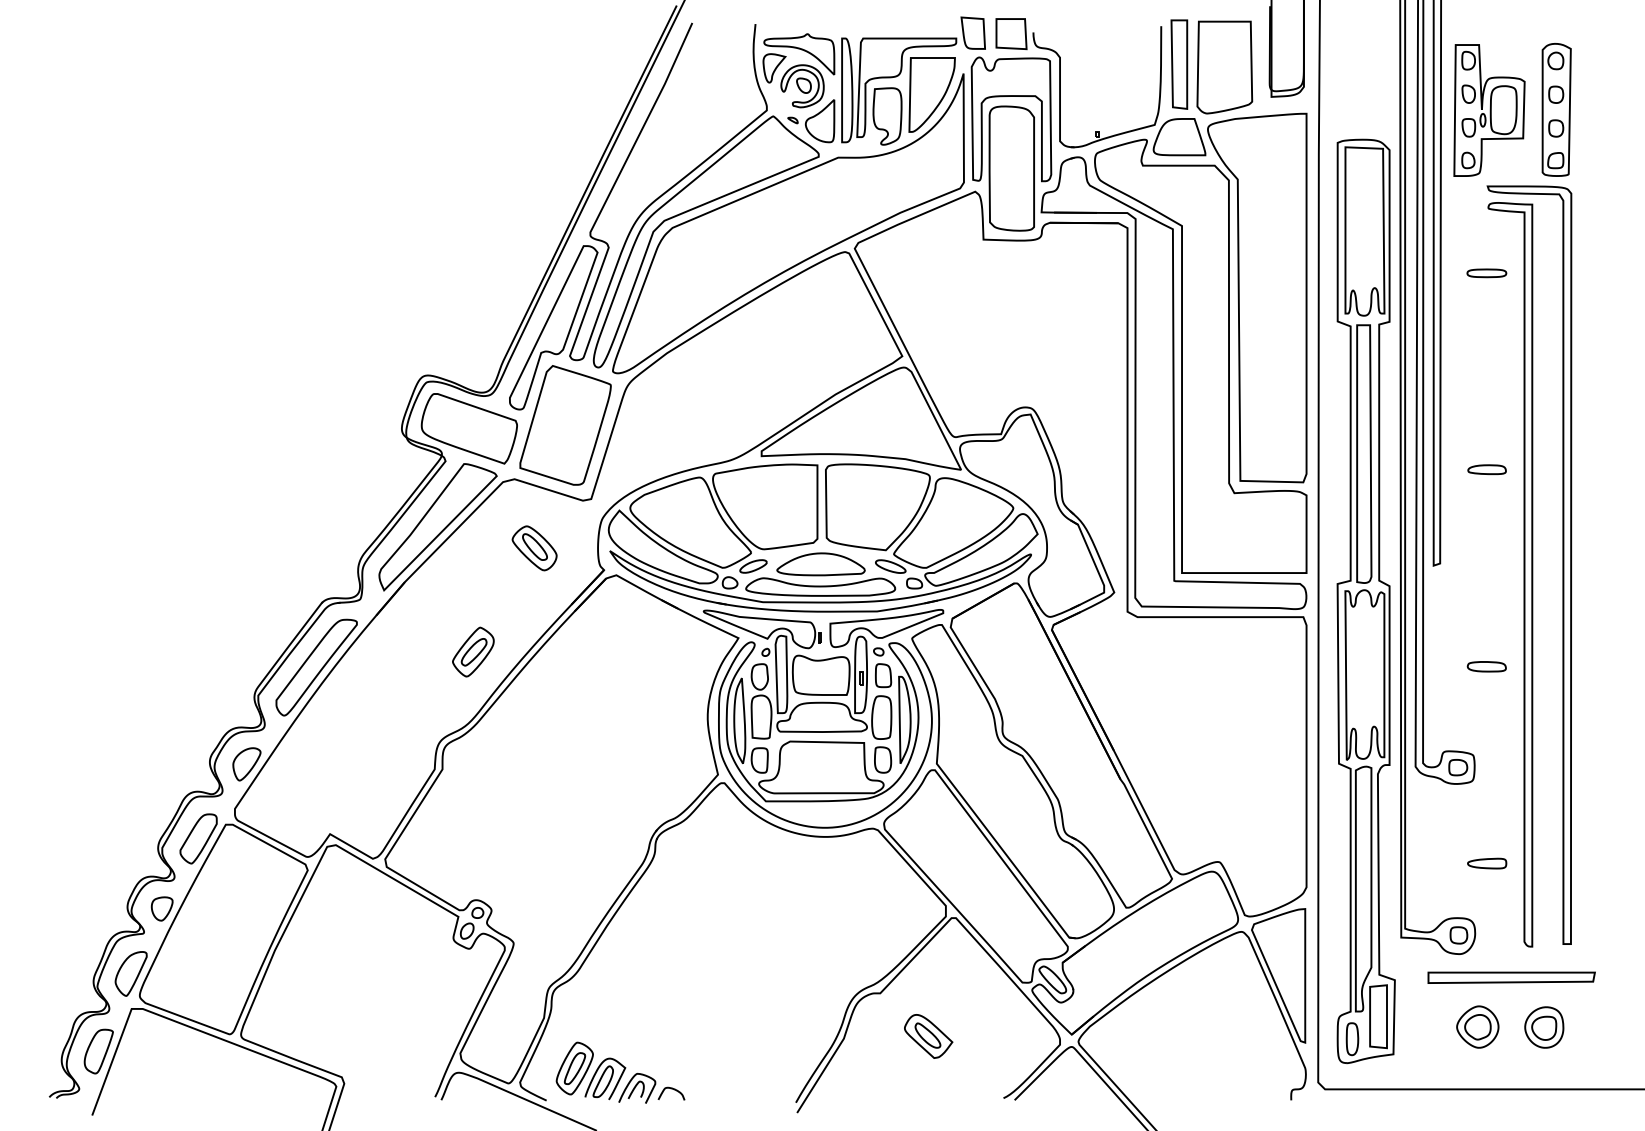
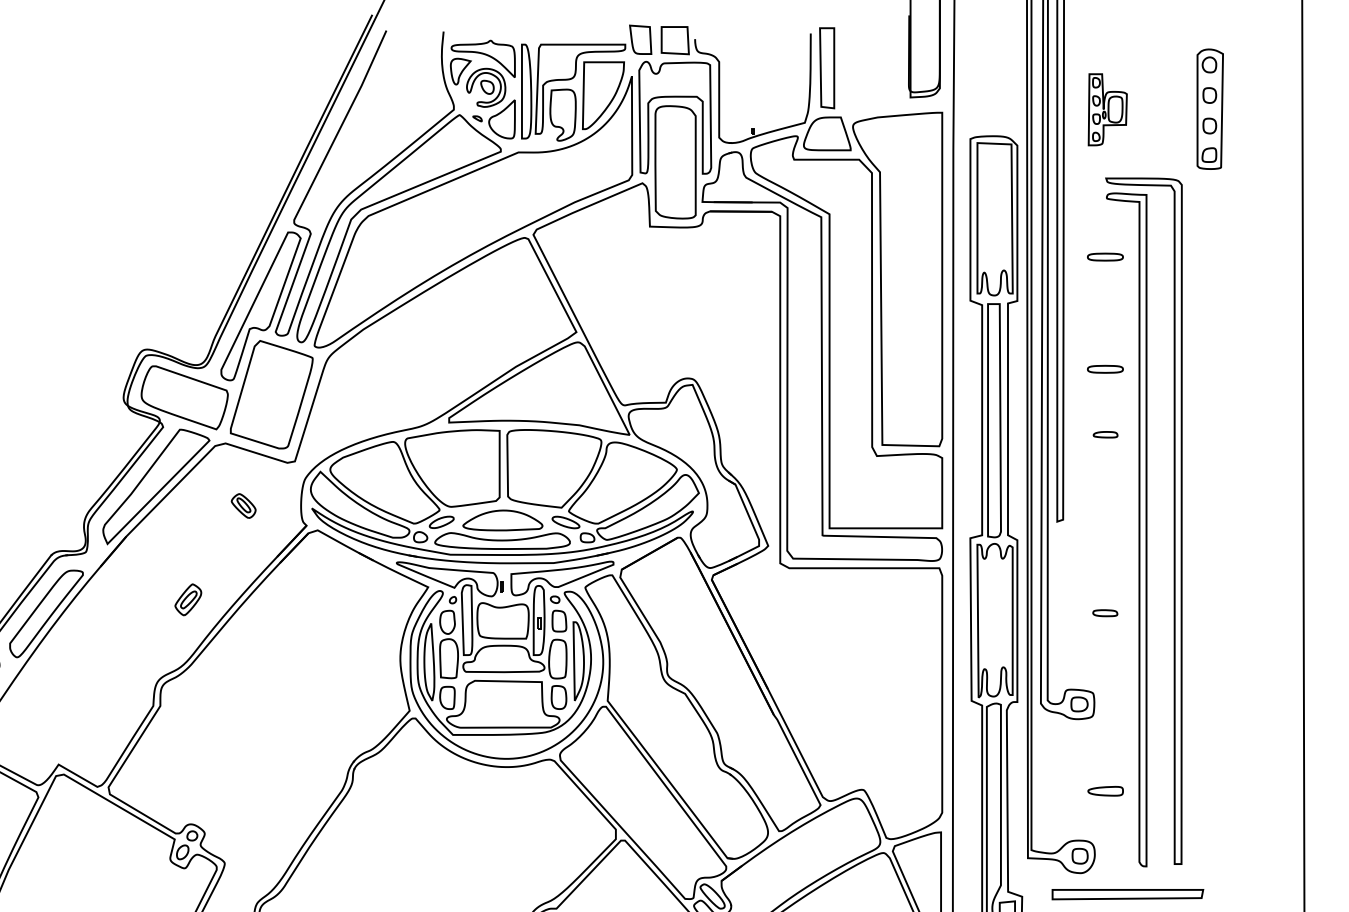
part: (1224, 67) -> (868, 70), removed
part: (1556, 109) -> (1210, 108), moved
part: (1489, 110) -> (1107, 109), size x0.6
part: (1486, 397) -> (1105, 369), added
part: (1486, 469) -> (1105, 434), size x0.7
part: (534, 548) -> (243, 506), size x0.6
part: (473, 651) -> (188, 599), size x0.7
part: (1486, 666) -> (1105, 612), size x0.7

